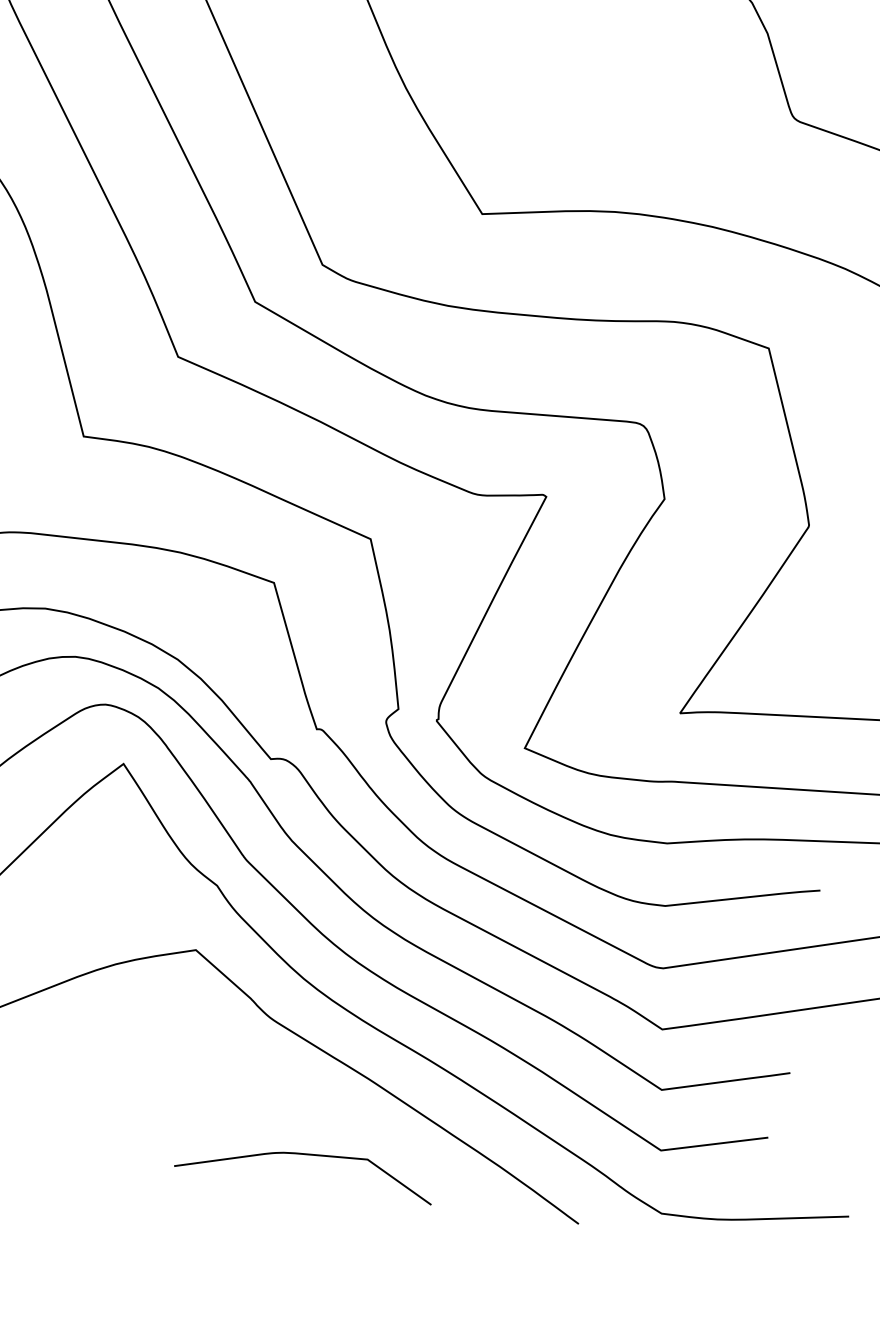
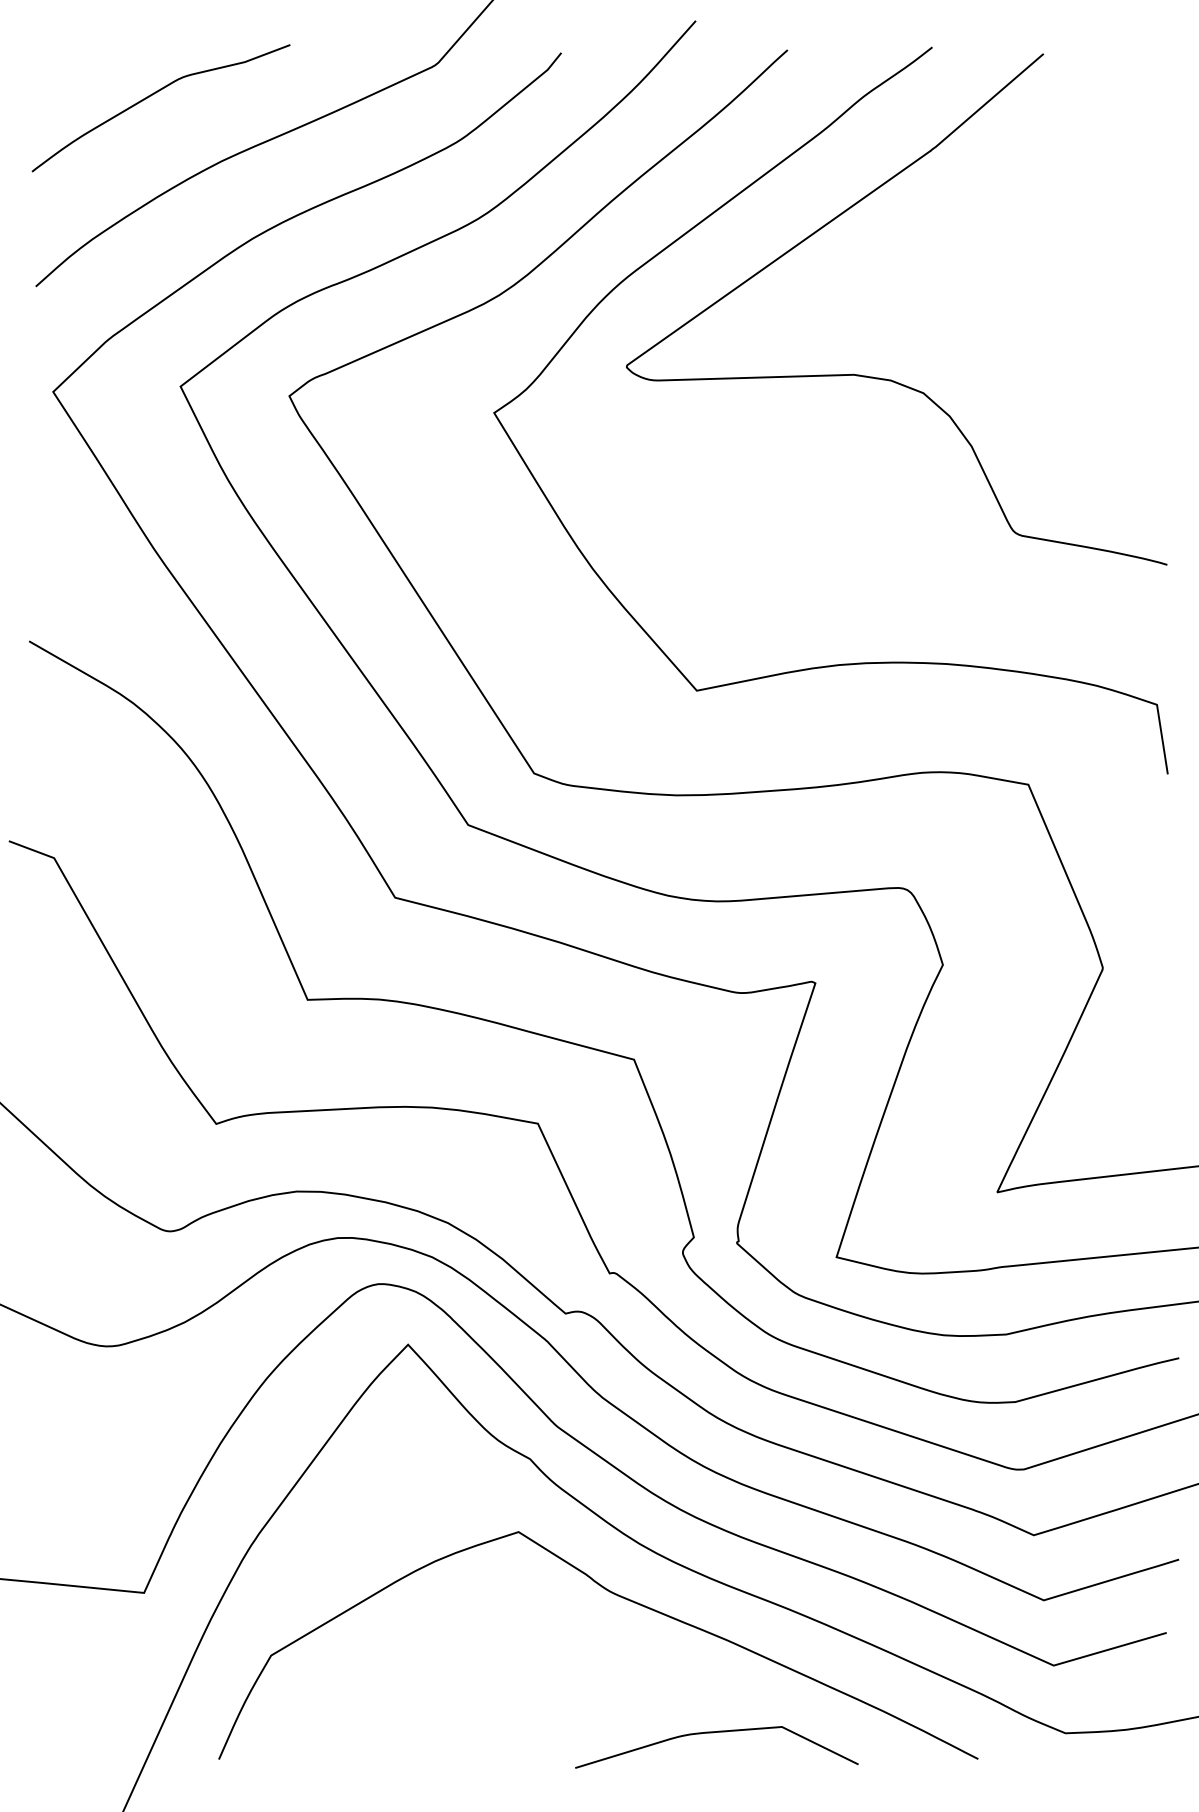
curve: (304, 1155) -> (713, 1733), moved

